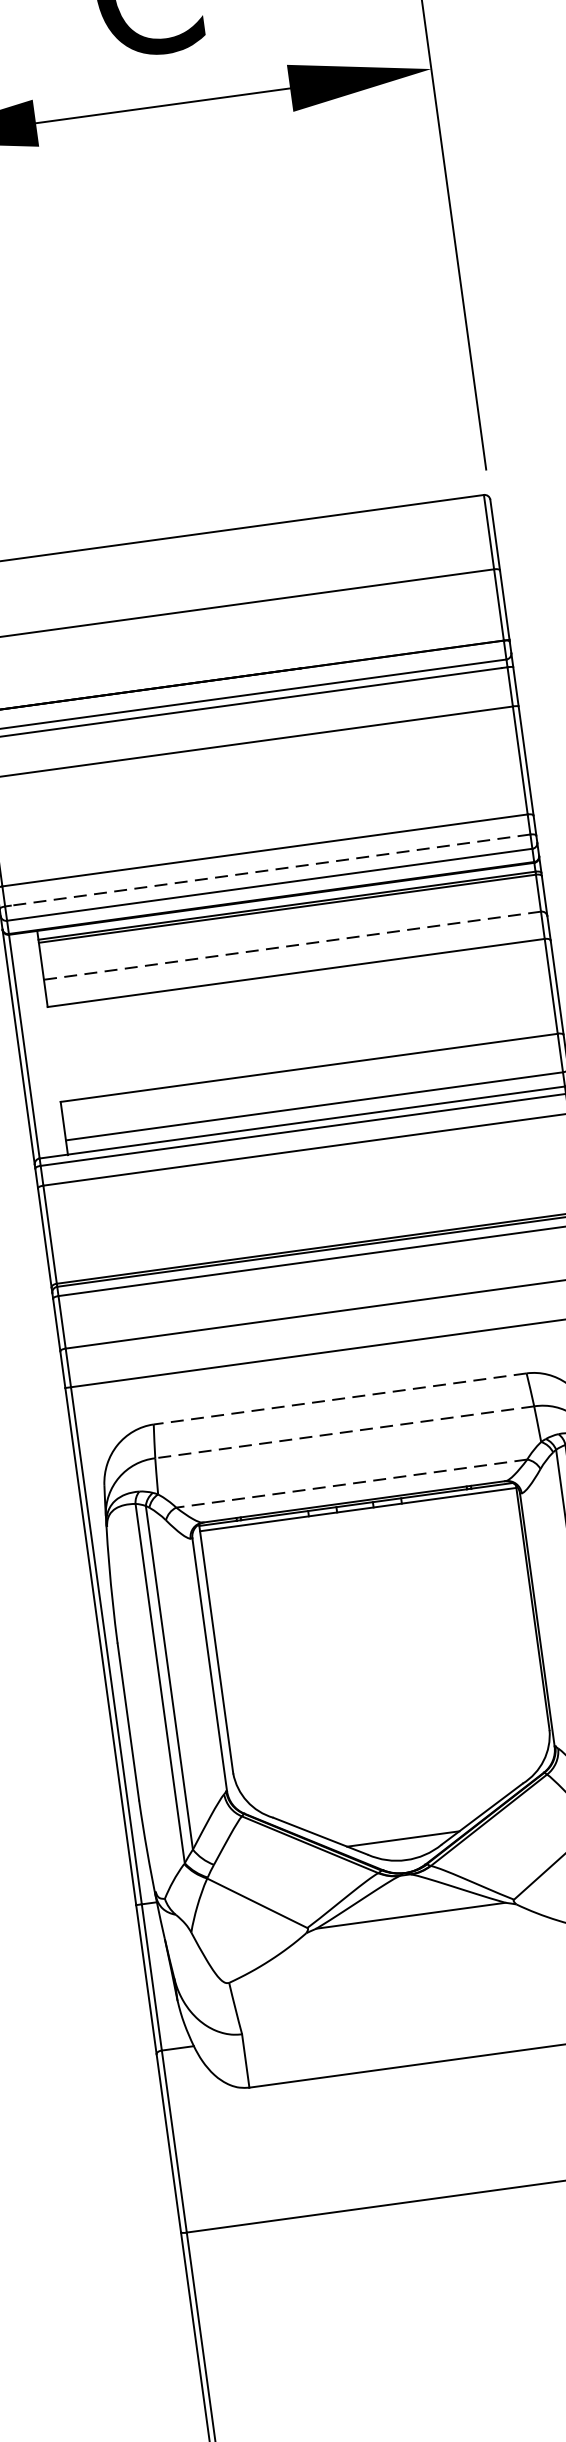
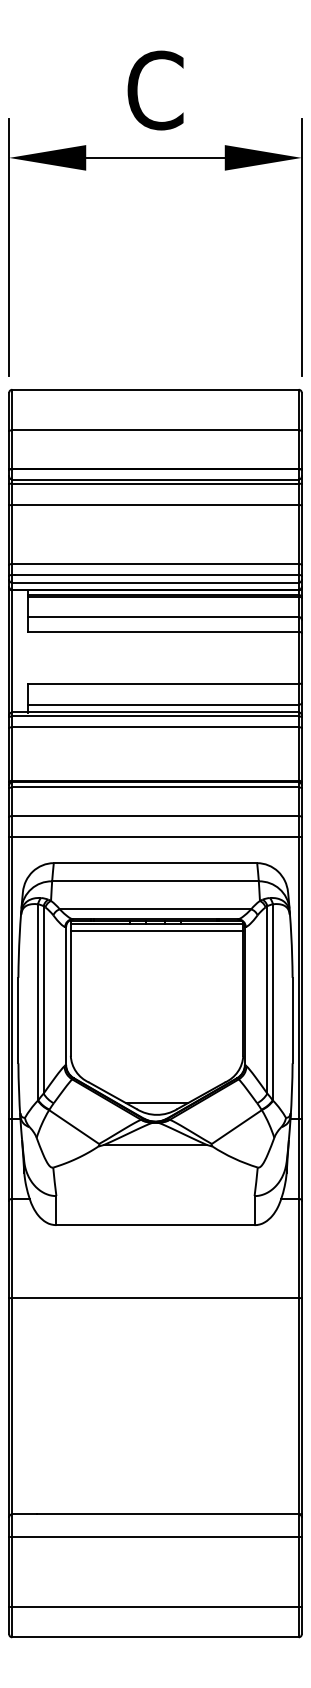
line: (271, 869) -> (157, 574), dashed -> solid
line: (293, 946) -> (163, 617), dashed -> solid
line: (340, 1399) -> (155, 863), dashed -> solid
line: (342, 1432) -> (154, 881), dashed -> solid
line: (351, 1483) -> (155, 909), dashed -> solid
line: (359, 1524) -> (156, 931), added

